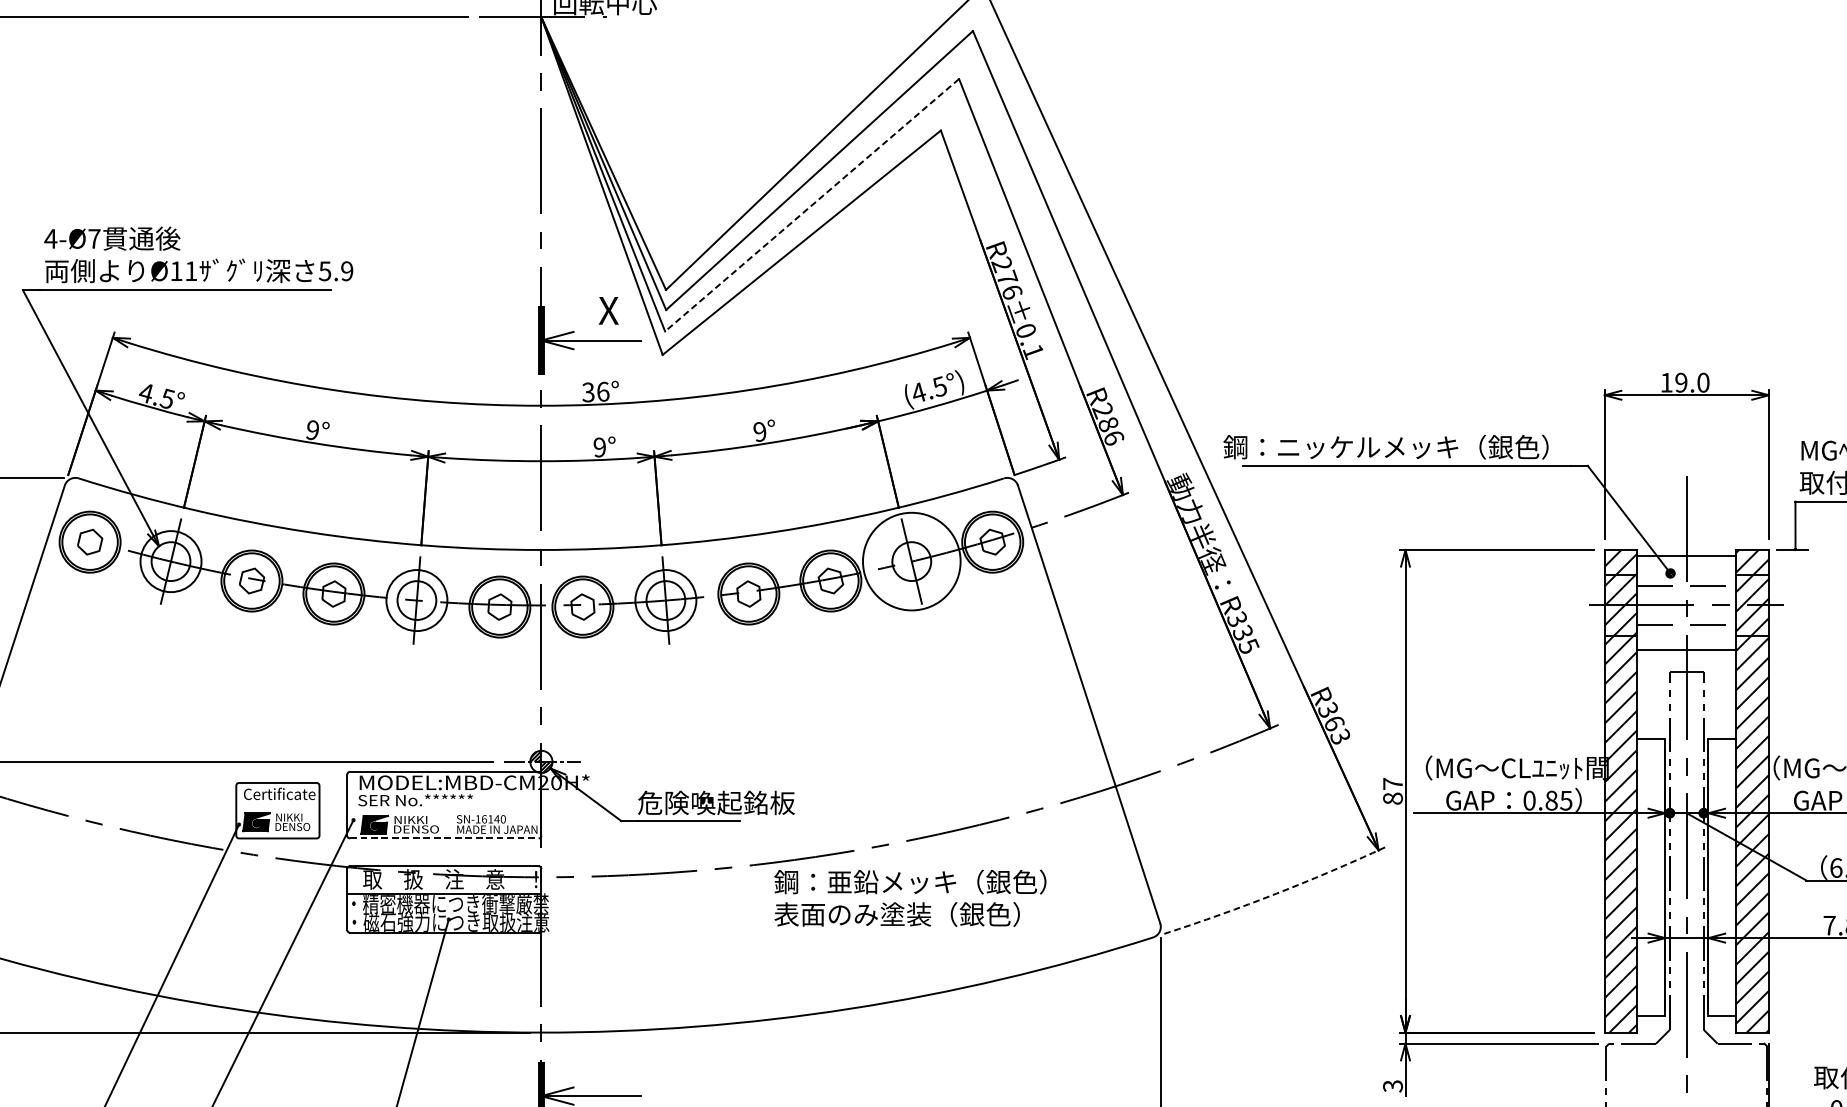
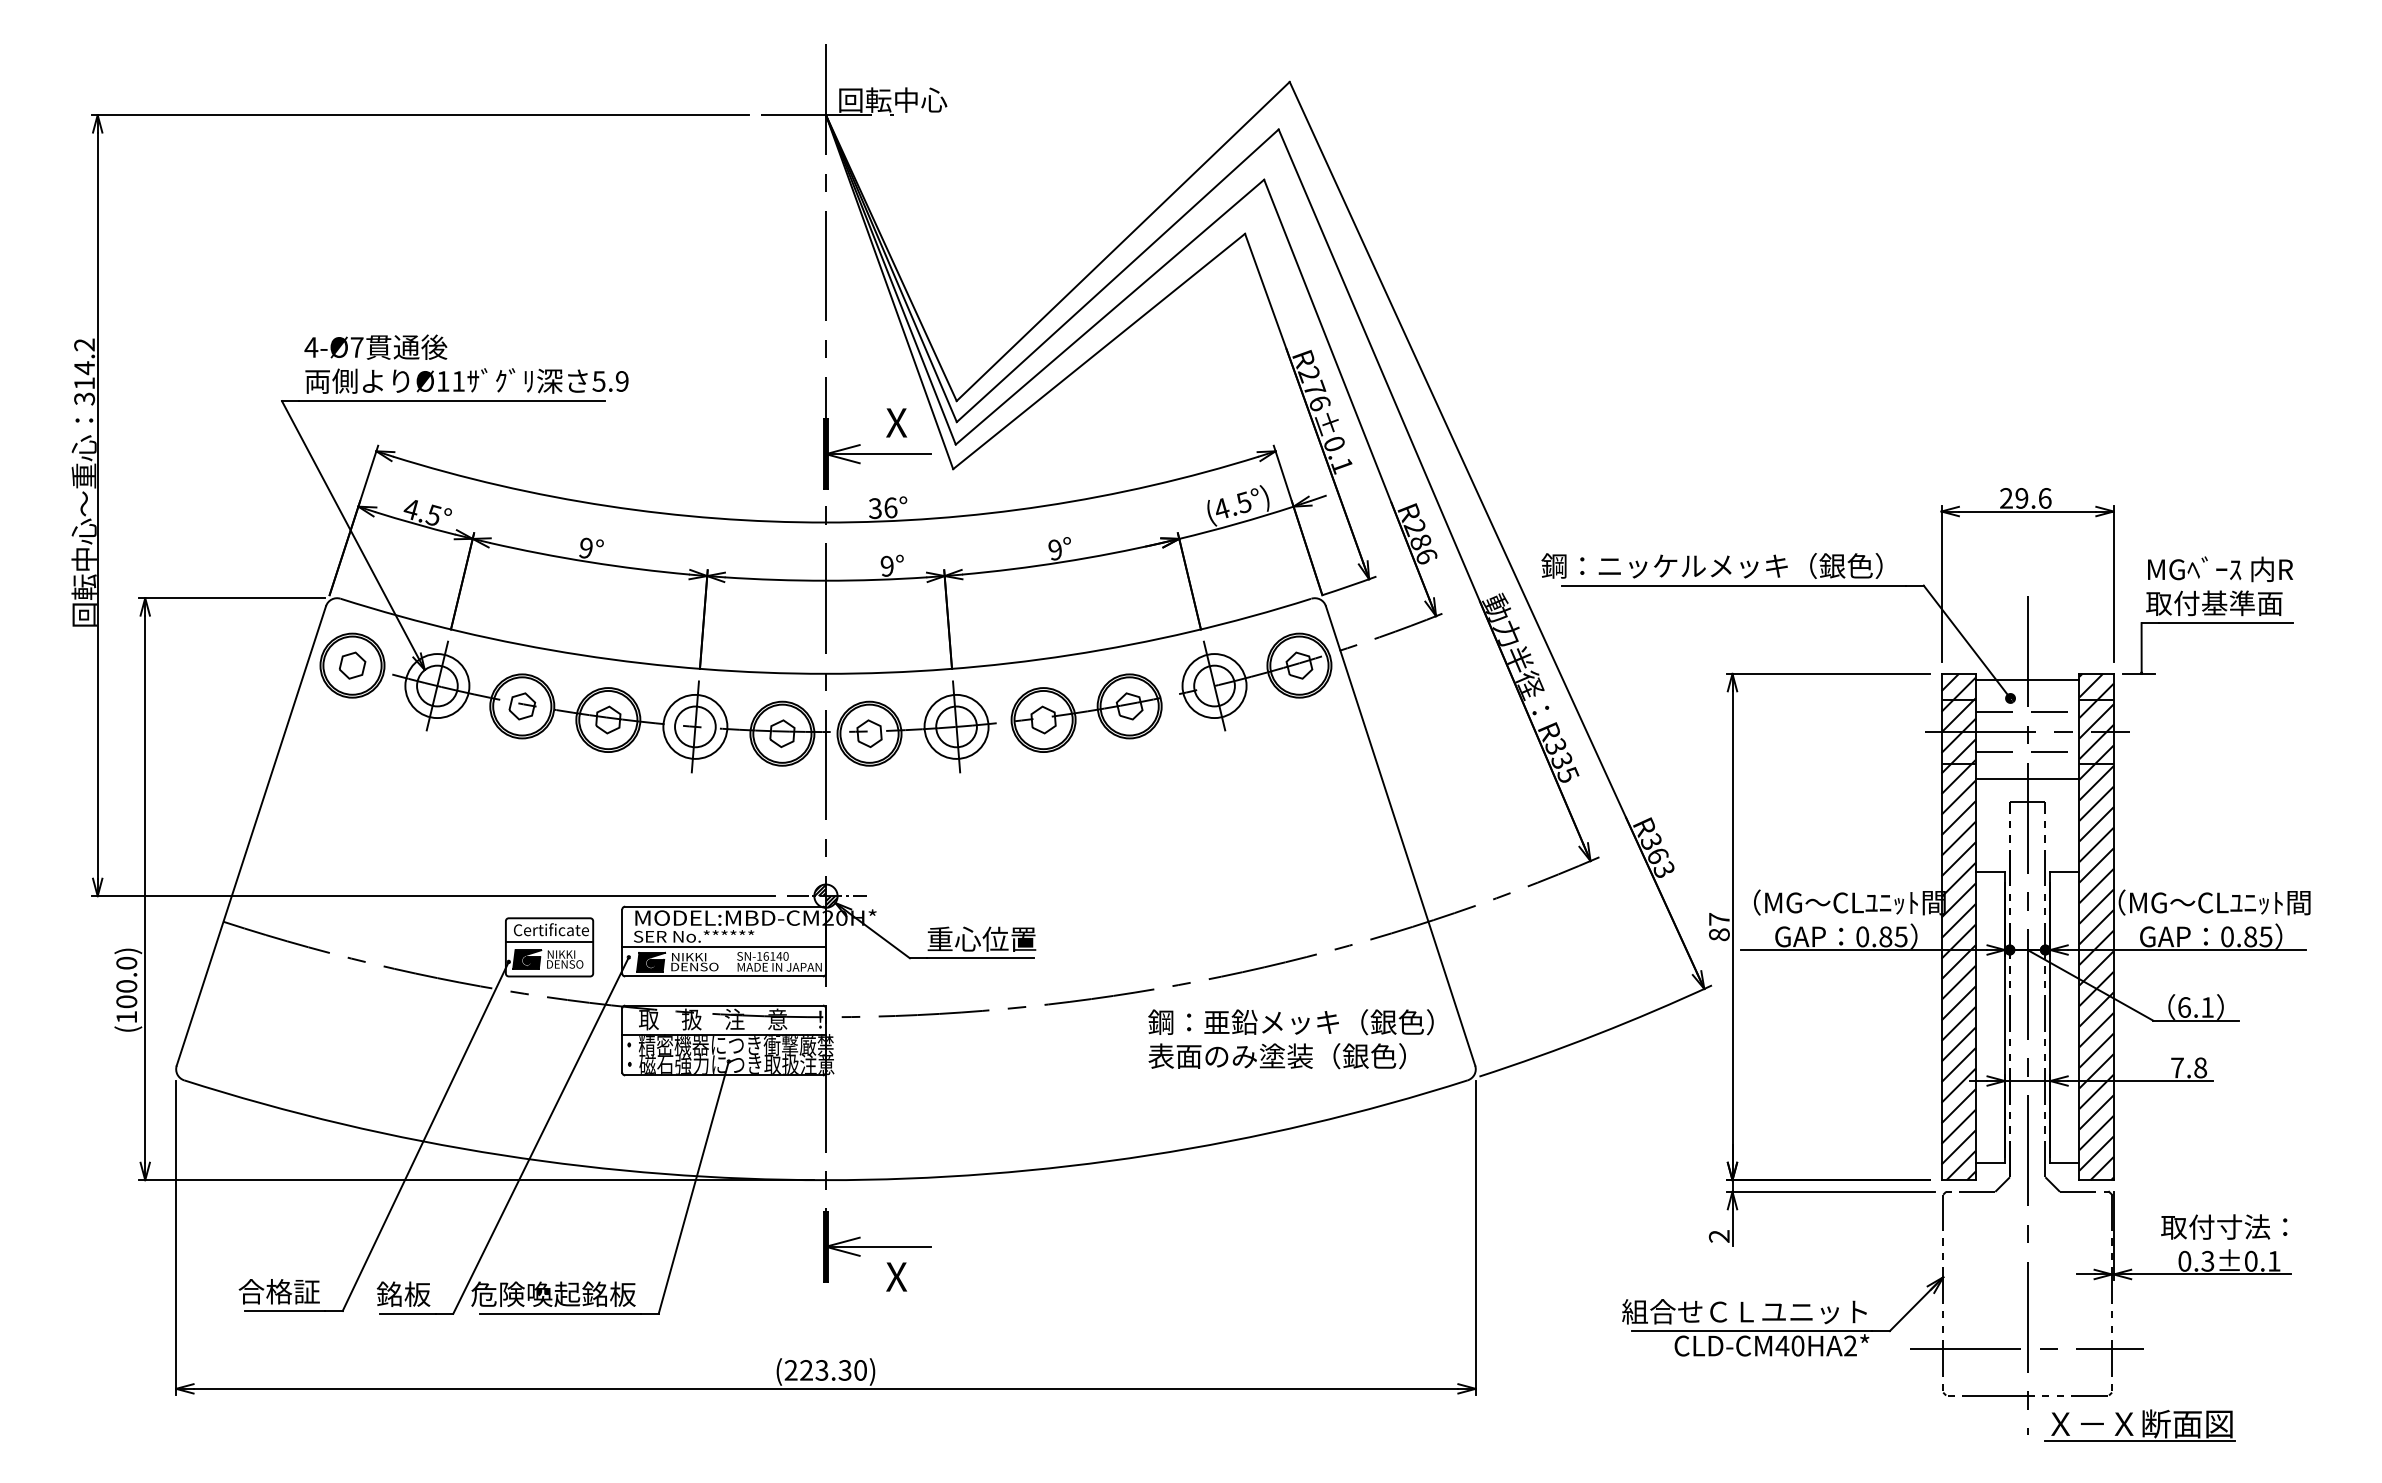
line: (811, 205) -> (1109, 312), dashed -> solid
text: (1684, 382) -> (2025, 498), 19.0 -> 29.6
circle: (911, 562) -> (1214, 686), size x0.62
text: (716, 802) -> (1009, 938), 危険喚起銘板 -> 重心位置
line: (277, 805) -> (549, 941), added
line: (443, 810) -> (723, 947), added
line: (444, 838) -> (724, 976), dashed -> solid
arc: (1276, 893) -> (1597, 1034), dashed -> solid
text: (909, 898) -> (1290, 1039), moved
text: (1393, 1086) -> (1719, 1236), 3 -> 2

